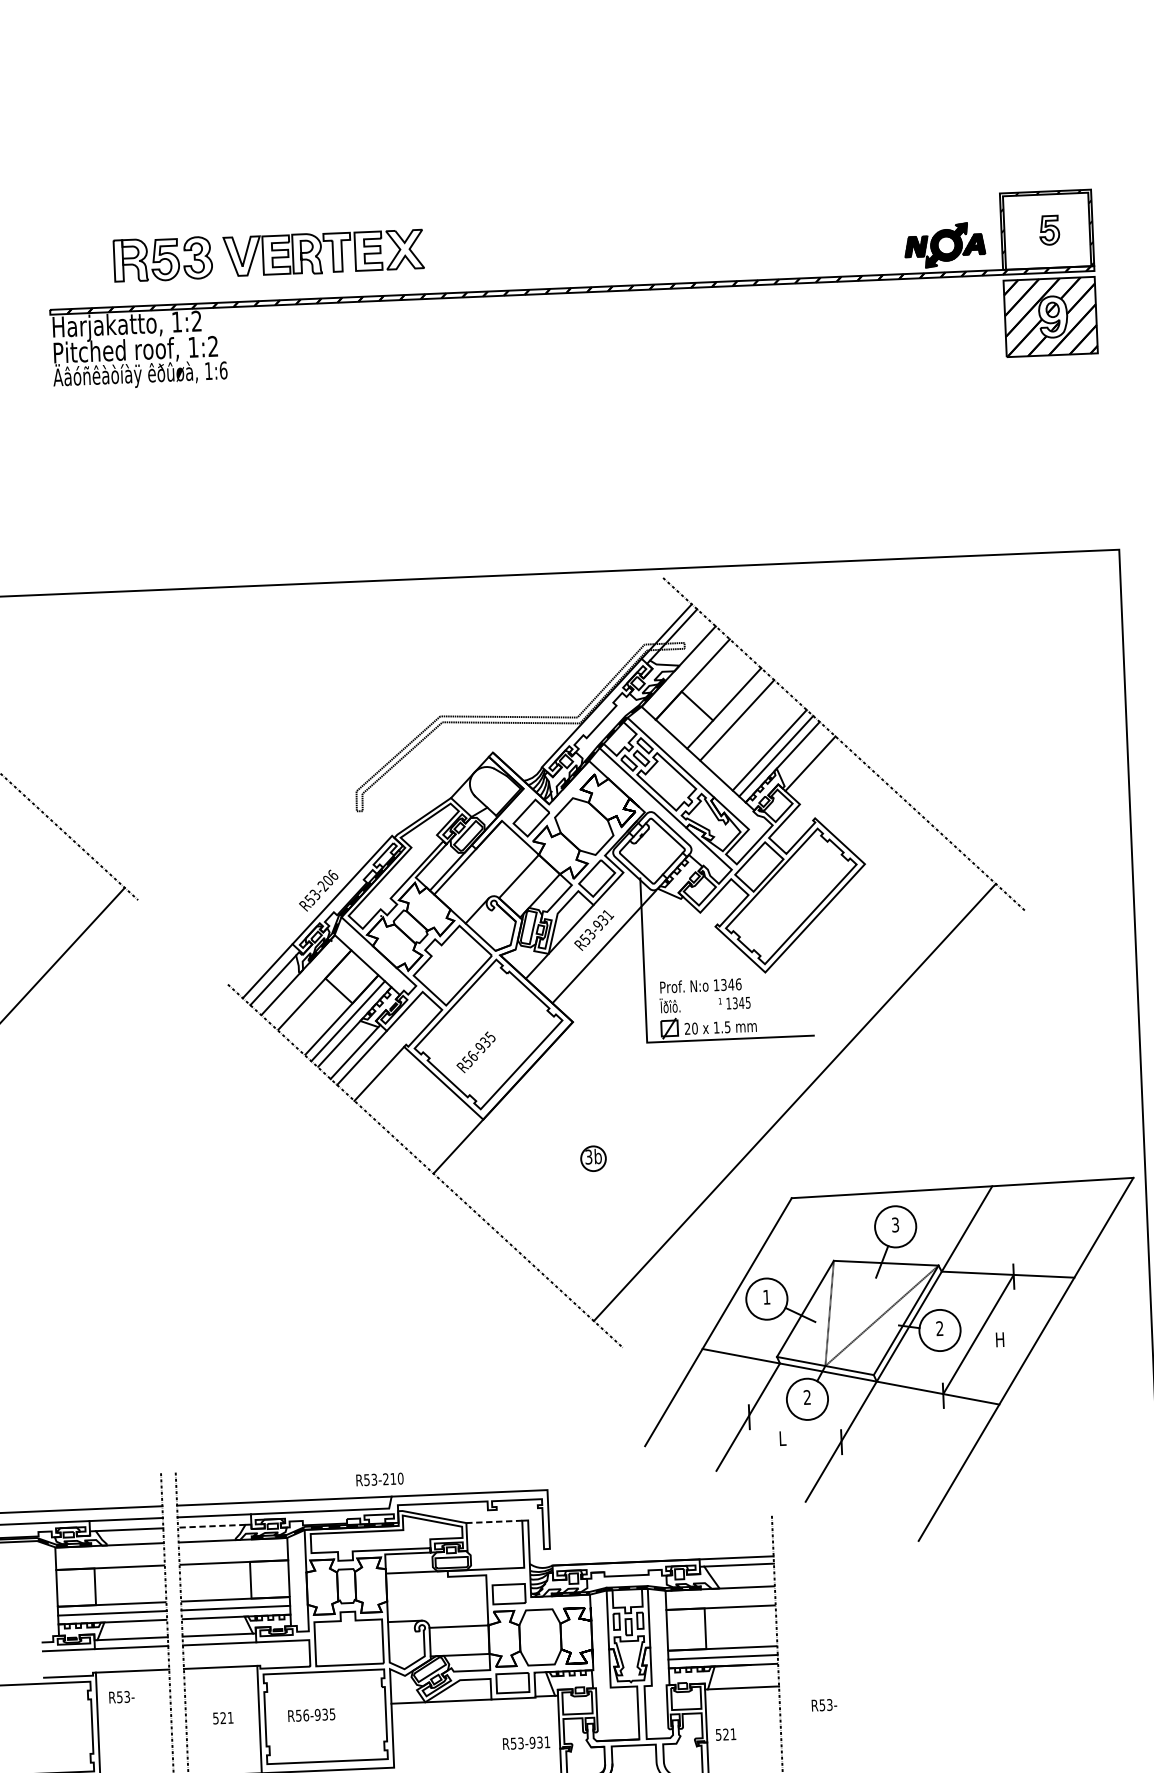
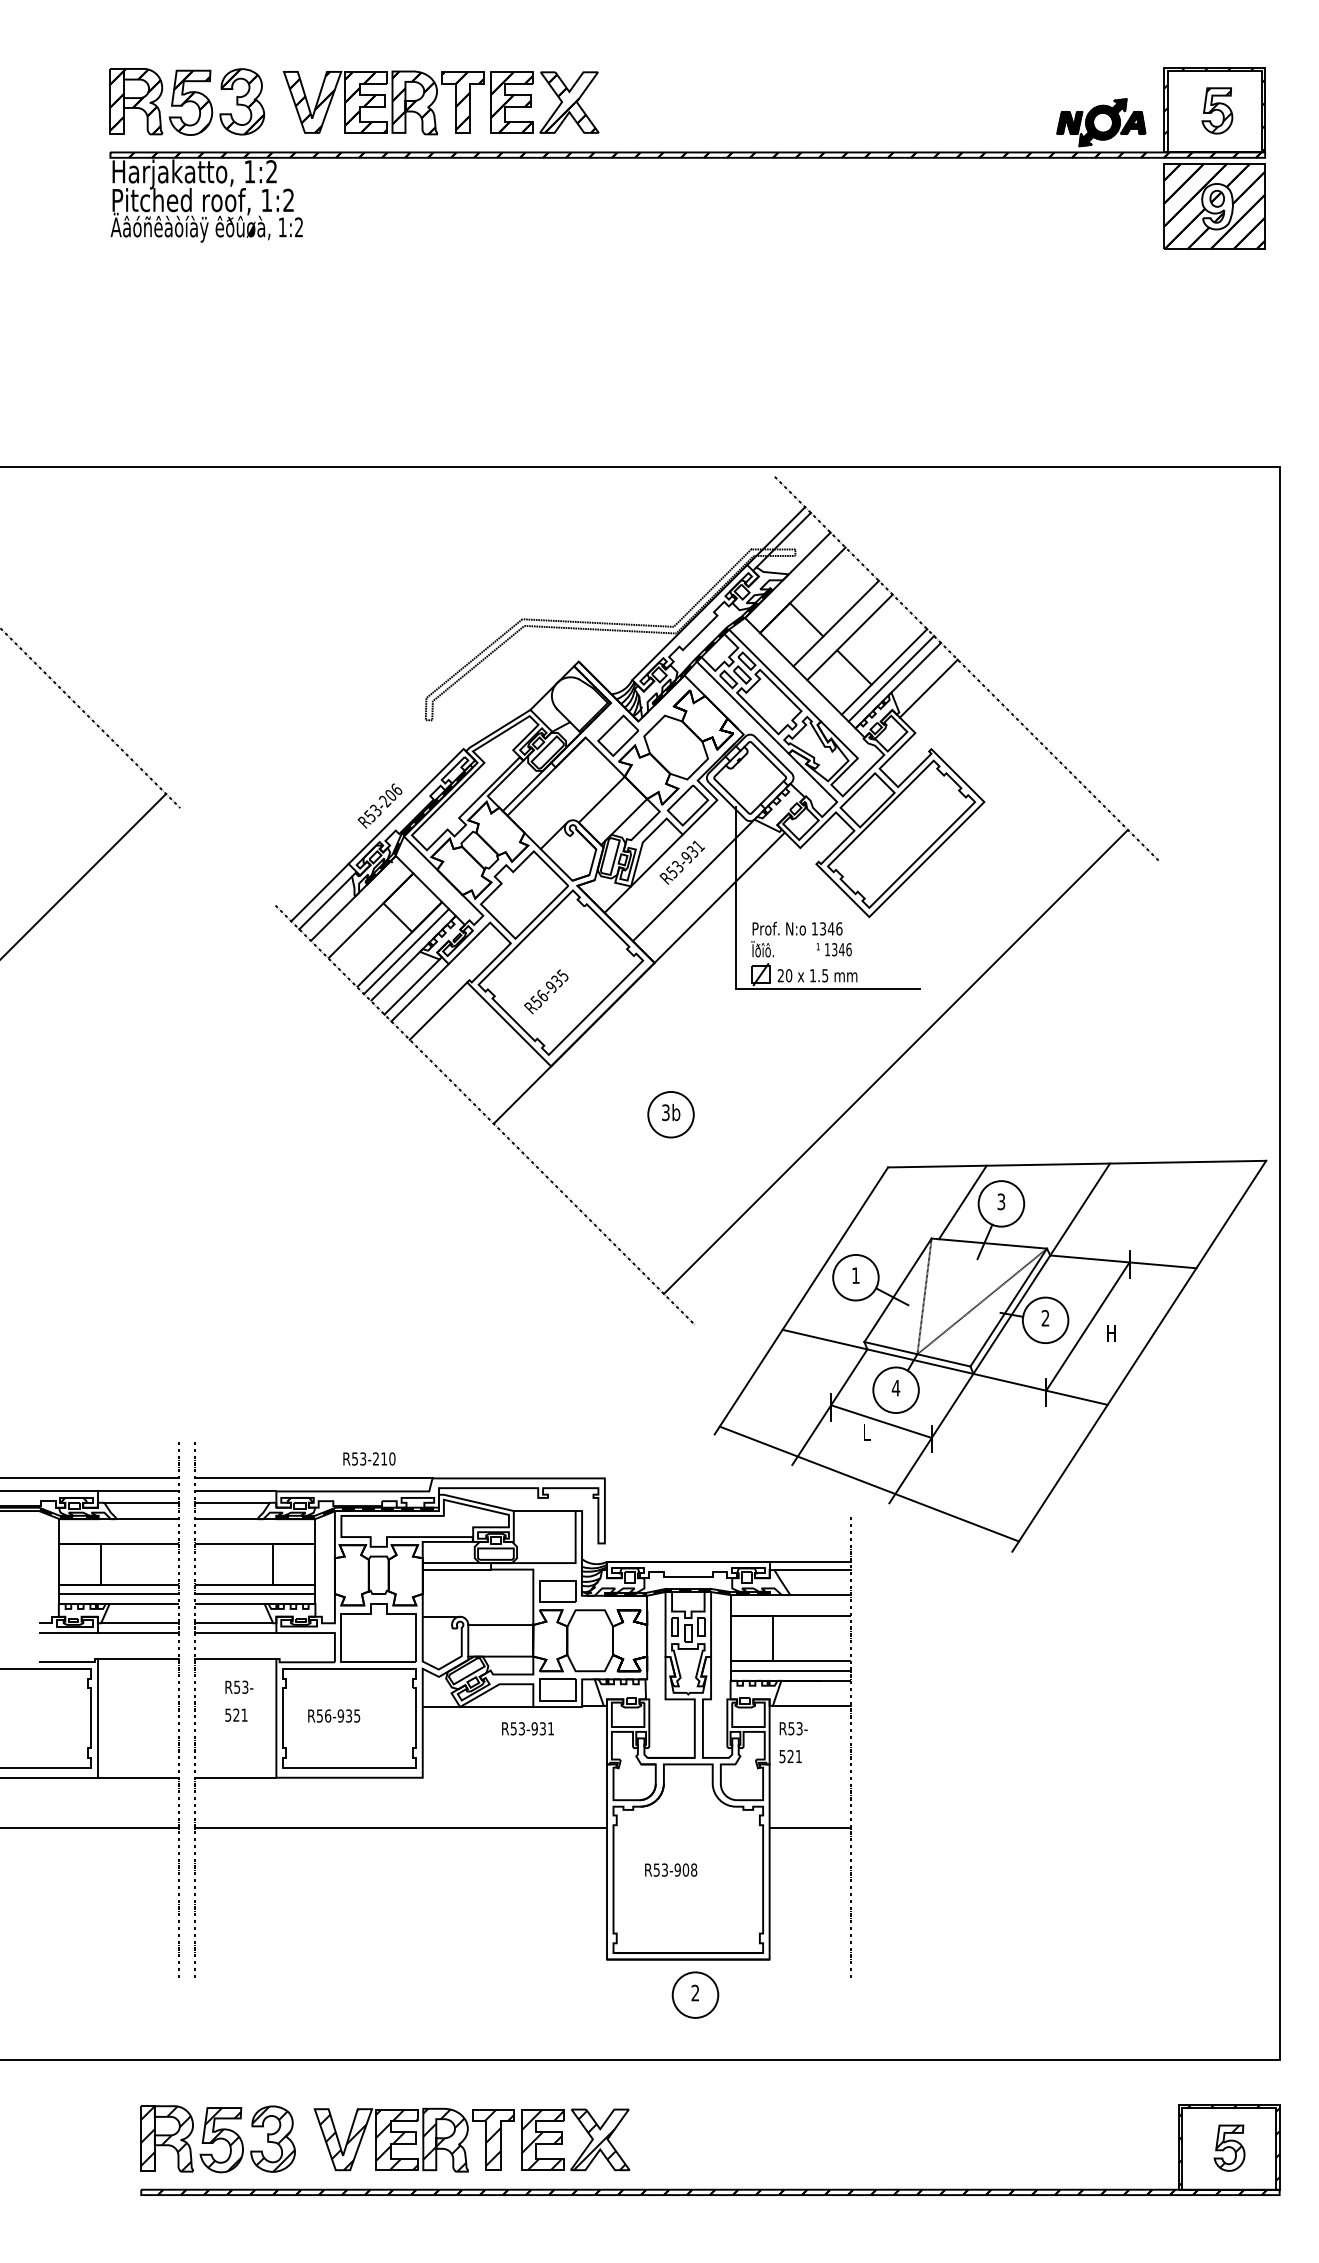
part: (1049, 230) -> (1217, 110), size x1.43
part: (268, 254) -> (354, 101), size x1.43
text: (223, 370) -> (299, 227), 1:6 -> 1:2
line: (742, 747) -> (854, 667), added
line: (629, 960) -> (719, 897), added
text: (747, 1002) -> (848, 949), 1345 -> 1346
circle: (593, 1158) -> (670, 1114), size x1.67
line: (860, 1227) -> (962, 1202), added
text: (806, 1396) -> (895, 1387), 2 -> 4
line: (795, 1428) -> (881, 1421), added
text: (380, 1479) -> (369, 1458), moved
line: (786, 1484) -> (868, 1483), added
line: (494, 1522) -> (544, 1511), dashed -> solid
line: (211, 1525) -> (232, 1502), dashed -> solid
line: (416, 1578) -> (456, 1569), added
text: (121, 1696) -> (239, 1686), moved
text: (824, 1705) -> (793, 1728), moved
text: (526, 1742) -> (527, 1728), moved

